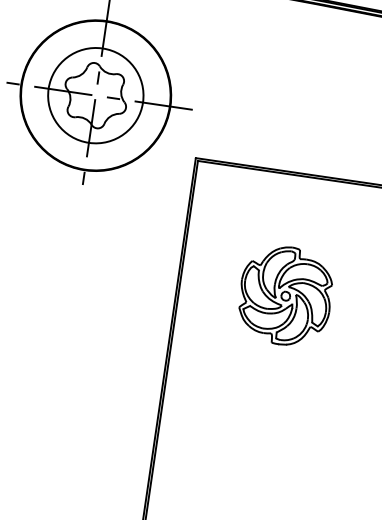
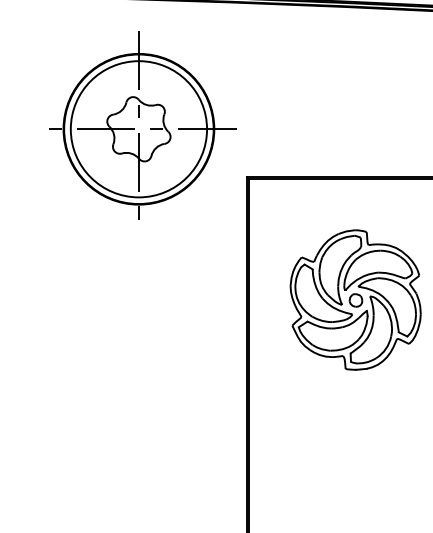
circle: (95, 95) -> (138, 129), size x1.43
part: (285, 295) -> (355, 299), size x1.43

